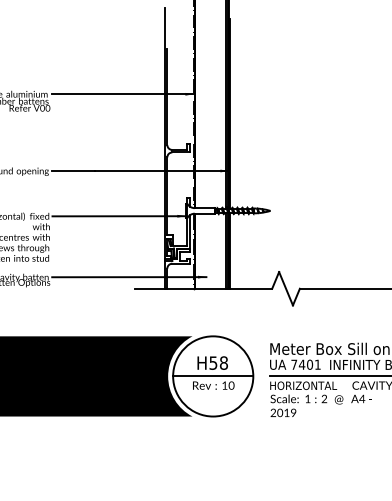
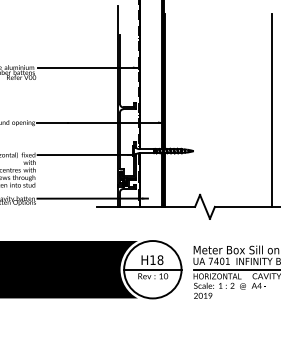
line: (380, 153) -> (272, 110), added
text: (213, 362) -> (153, 259), H58 -> H18

